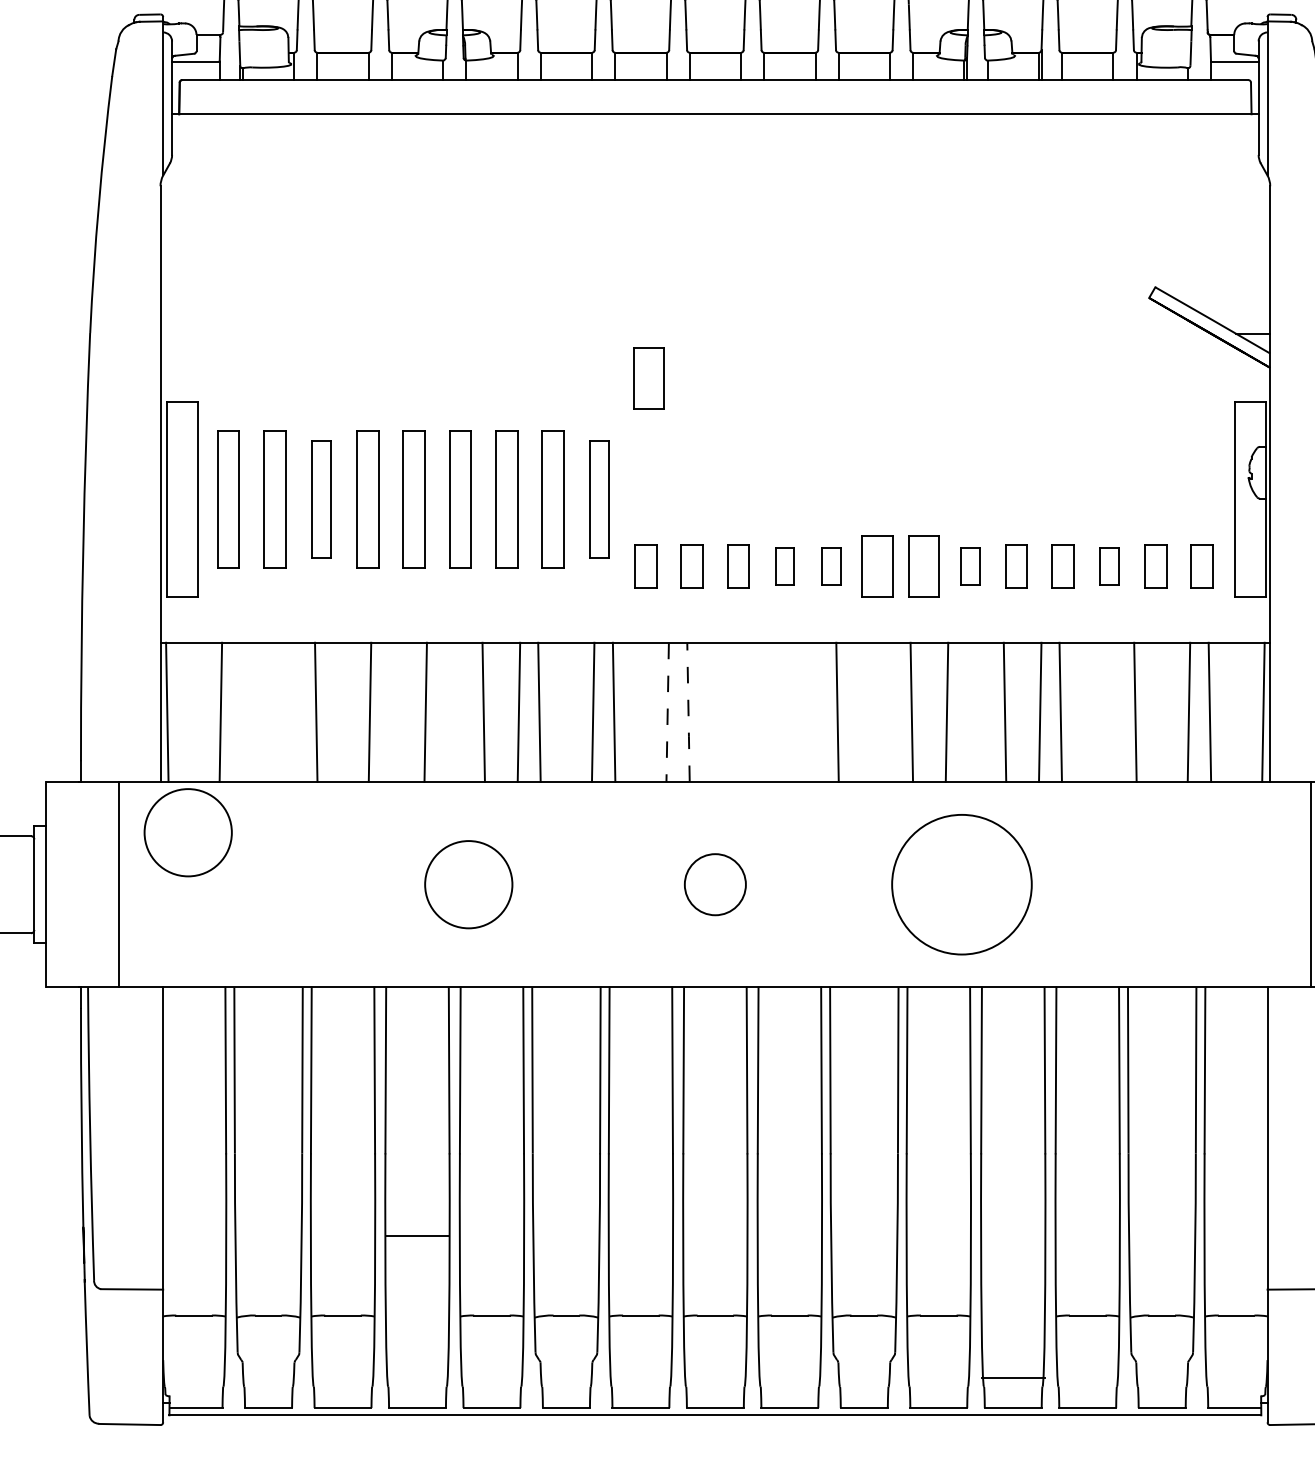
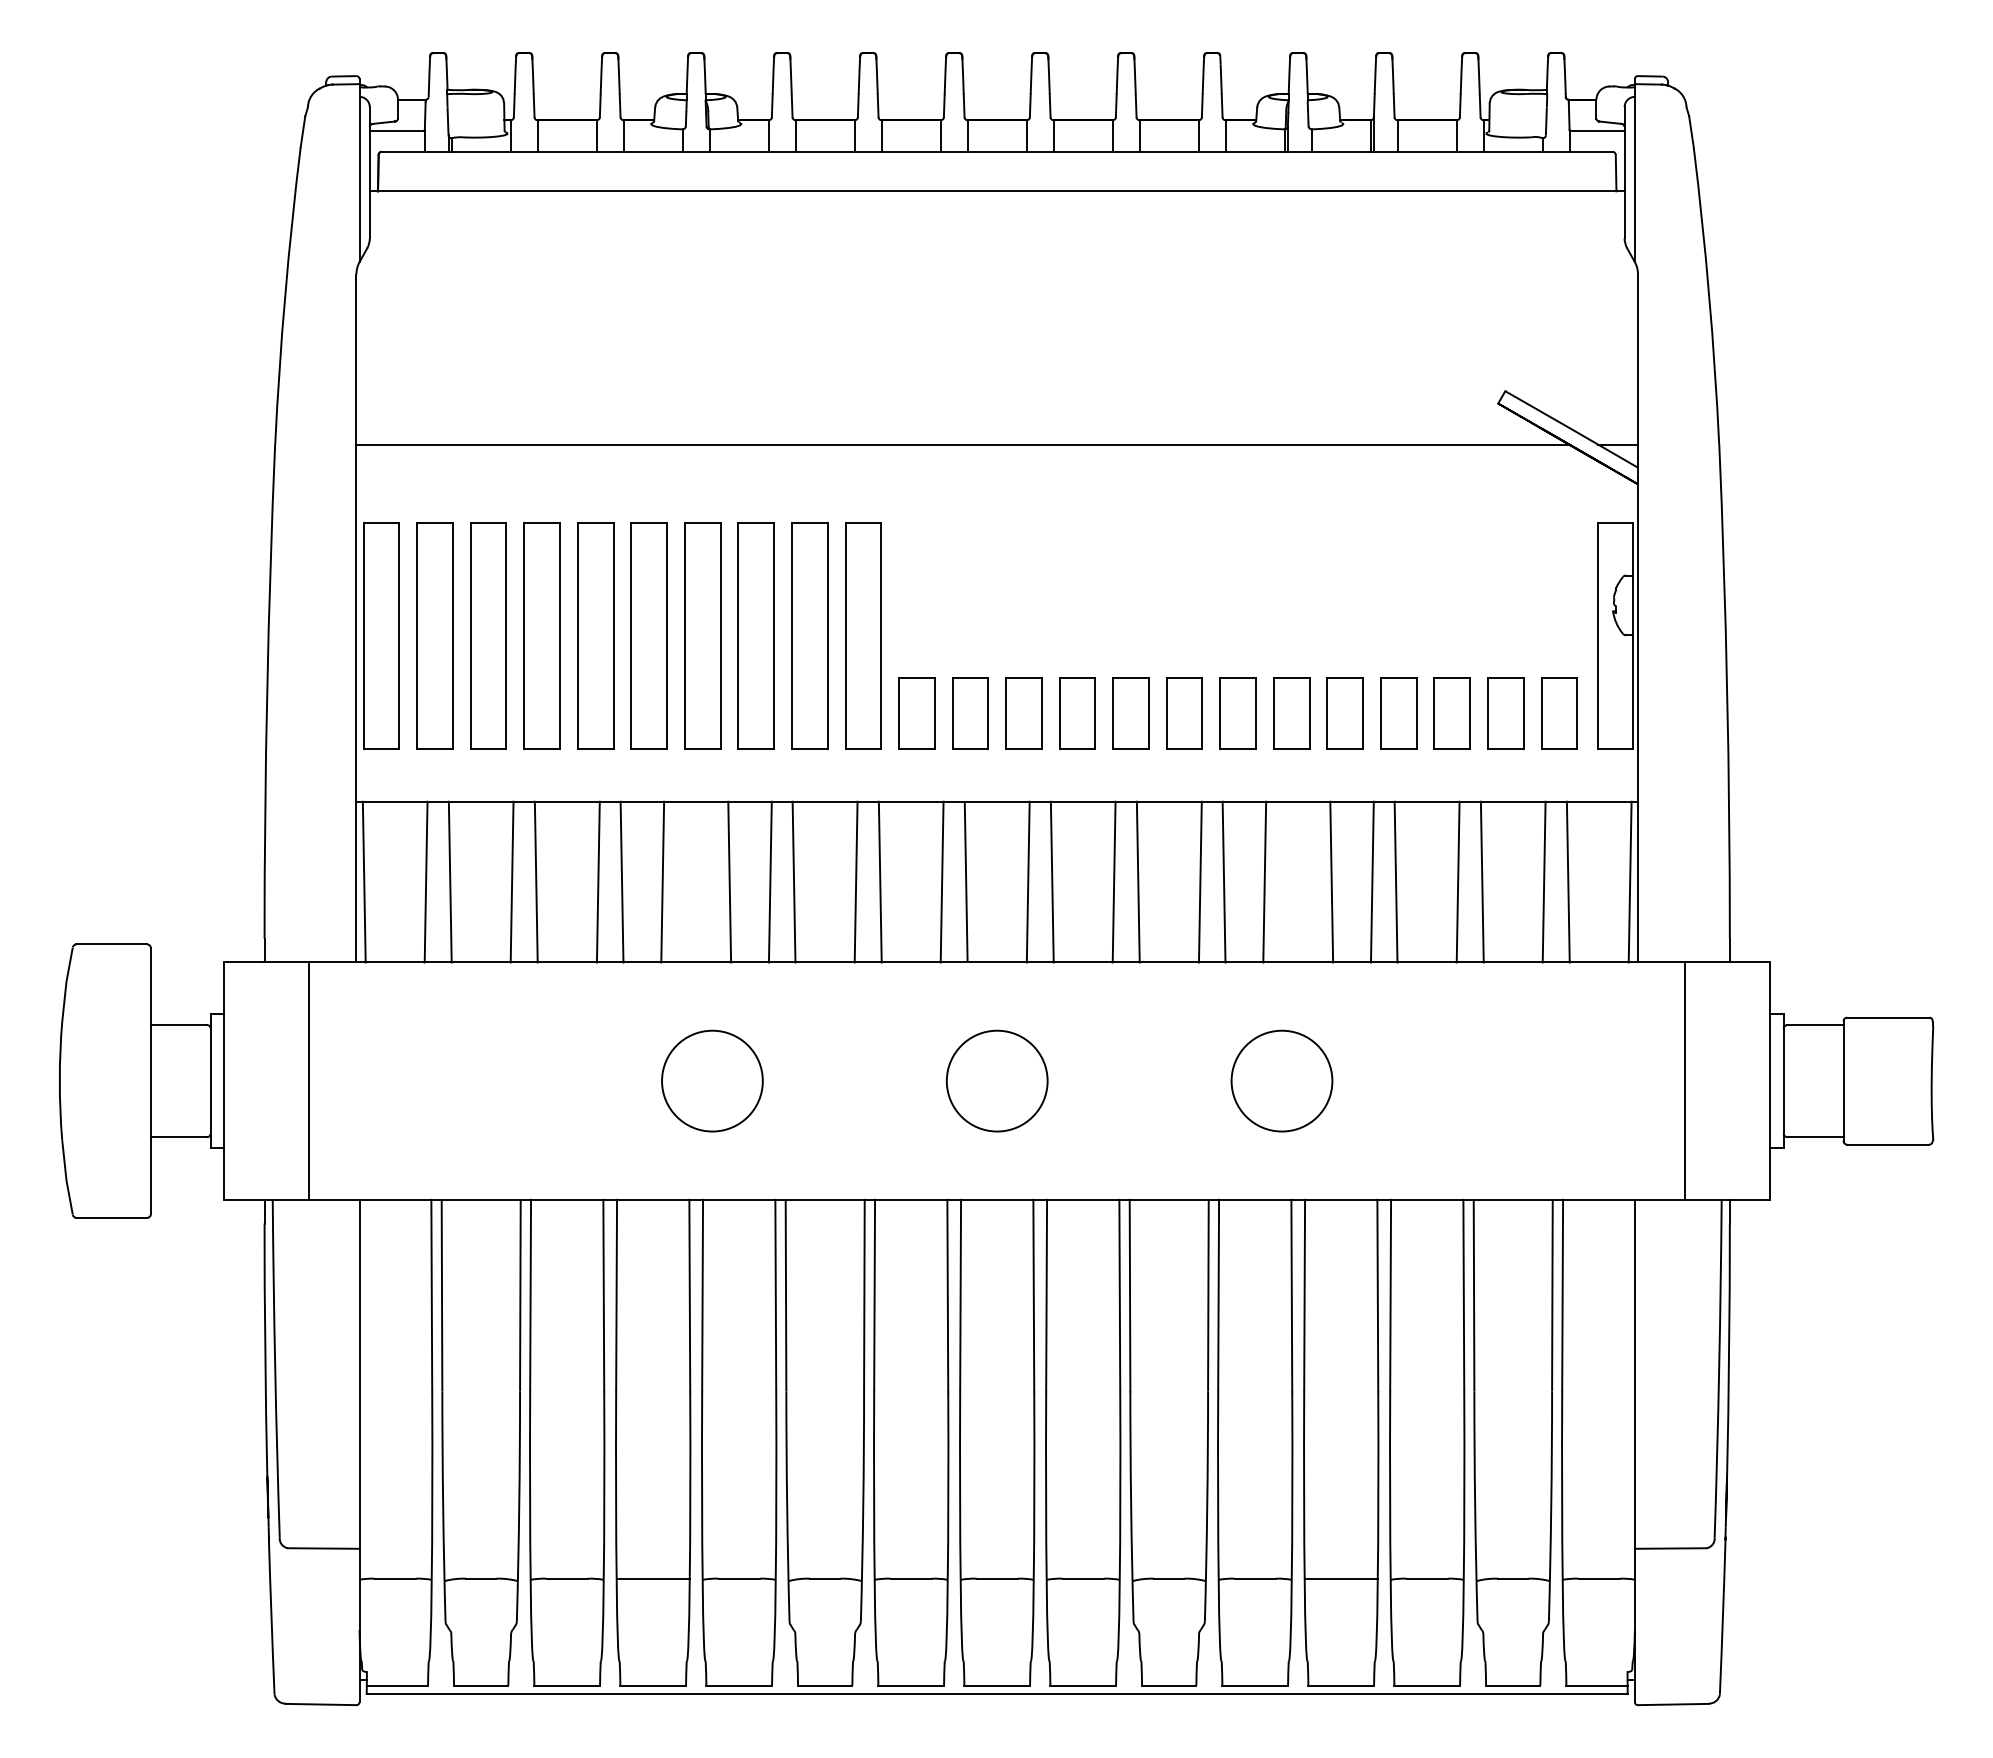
line: (685, 333) -> (962, 444), added
part: (648, 378) -> (920, 496), removed
part: (228, 498) -> (434, 635), size x1.43
part: (274, 498) -> (488, 635), size x1.43
part: (320, 498) -> (541, 635), size x1.67
part: (367, 498) -> (595, 635), size x1.43
part: (413, 498) -> (648, 635), size x1.43
part: (460, 498) -> (702, 635), size x1.43
part: (506, 498) -> (755, 635), size x1.43
part: (552, 498) -> (809, 635), size x1.43
part: (599, 498) -> (863, 635), size x1.67
part: (645, 566) -> (916, 713), size x1.43
part: (692, 566) -> (970, 713), size x1.43
part: (738, 566) -> (1023, 713), size x1.43
part: (784, 566) -> (1077, 713), size x1.67
part: (830, 566) -> (1130, 713), size x1.67
part: (970, 566) -> (1291, 713), size x1.67
part: (1016, 566) -> (1344, 713), size x1.43
part: (1062, 566) -> (1398, 713), size x1.43
part: (1108, 566) -> (1451, 713), size x1.67
part: (1155, 566) -> (1505, 713), size x1.43
part: (1202, 566) -> (1559, 713), size x1.43
line: (241, 711) -> (449, 881), added
line: (294, 711) -> (511, 881), added
line: (390, 711) -> (621, 881), added
line: (741, 711) -> (1027, 881), added
line: (762, 711) -> (1051, 881), added
line: (816, 711) -> (1113, 881), added
line: (890, 711) -> (1199, 881), added
line: (1113, 711) -> (1457, 881), added
line: (667, 712) -> (942, 882), dashed -> solid
line: (688, 712) -> (966, 882), dashed -> solid
circle: (188, 832) -> (388, 1020), removed
circle: (714, 884) -> (996, 1080), size x1.43
circle: (961, 884) -> (1281, 1080), size x0.62
line: (416, 1235) -> (652, 1578), moved
line: (1012, 1377) -> (1340, 1578), moved

